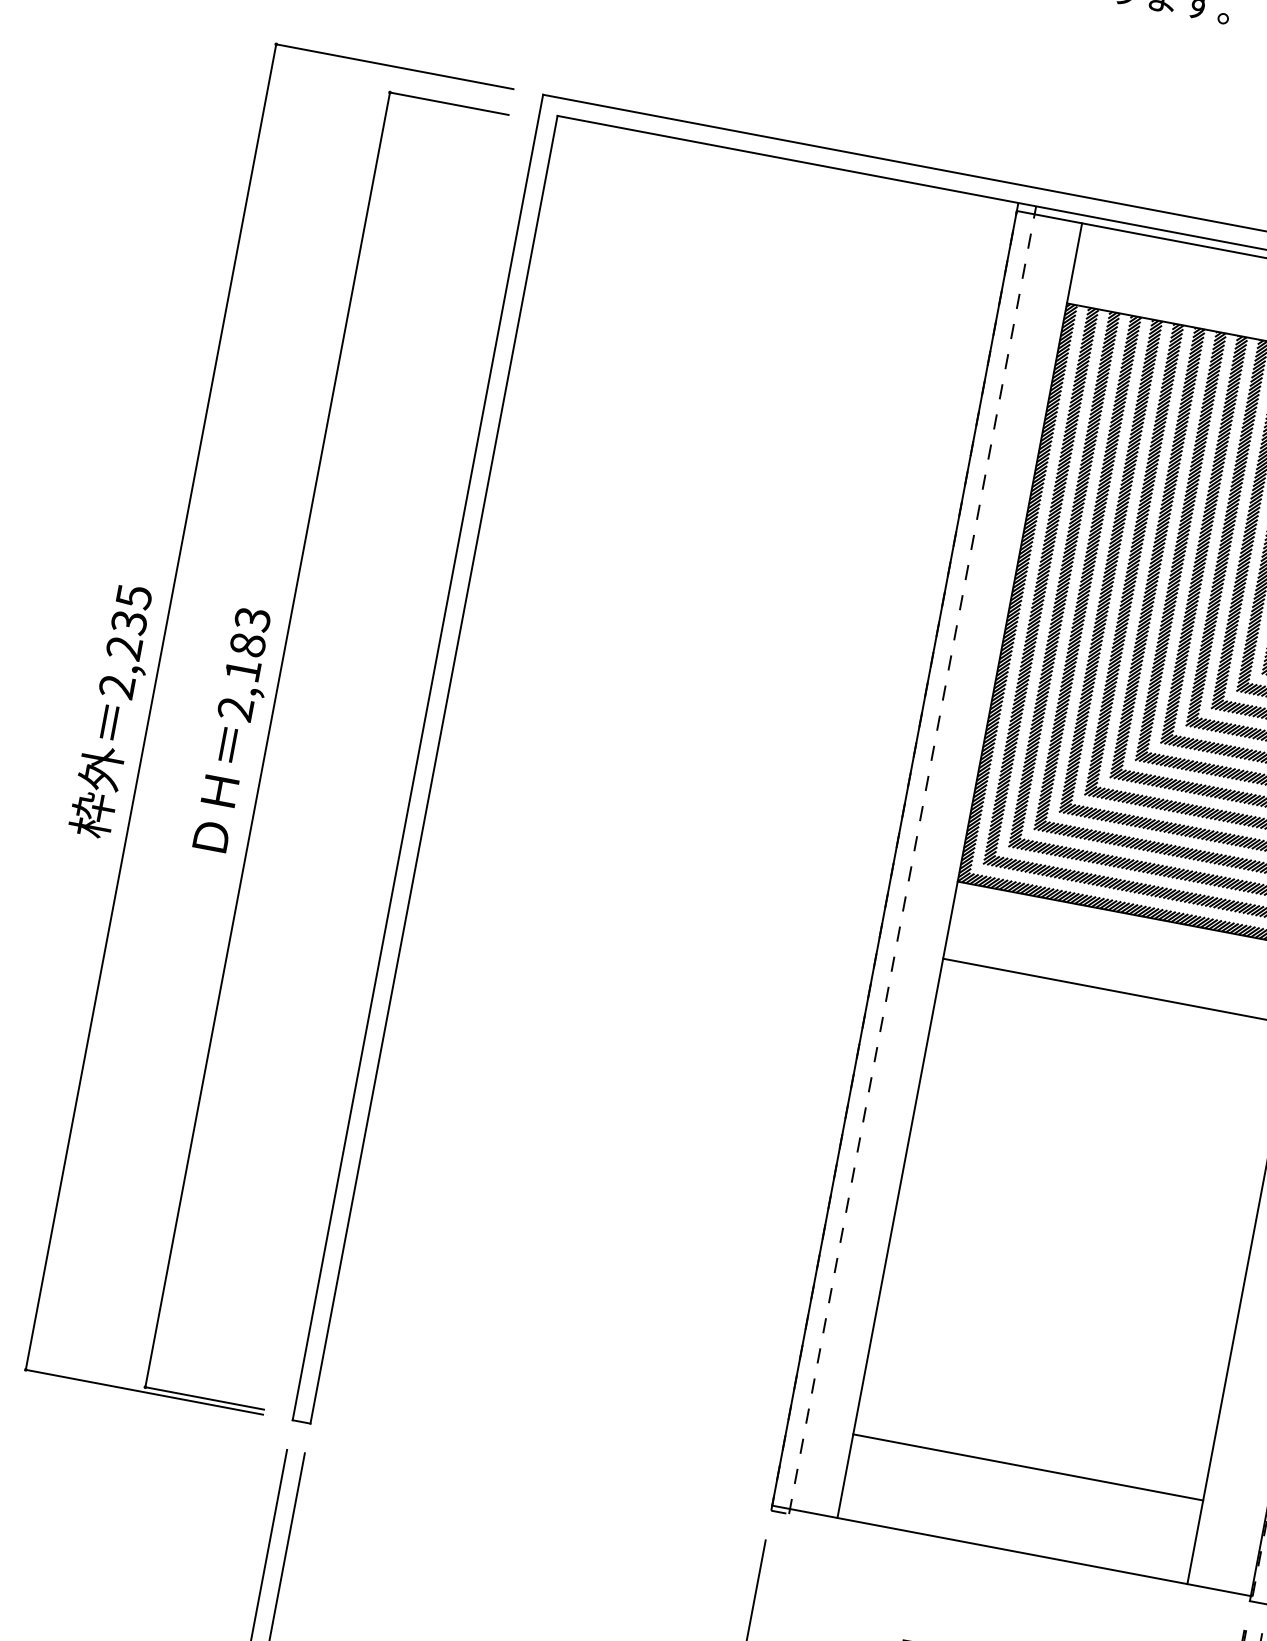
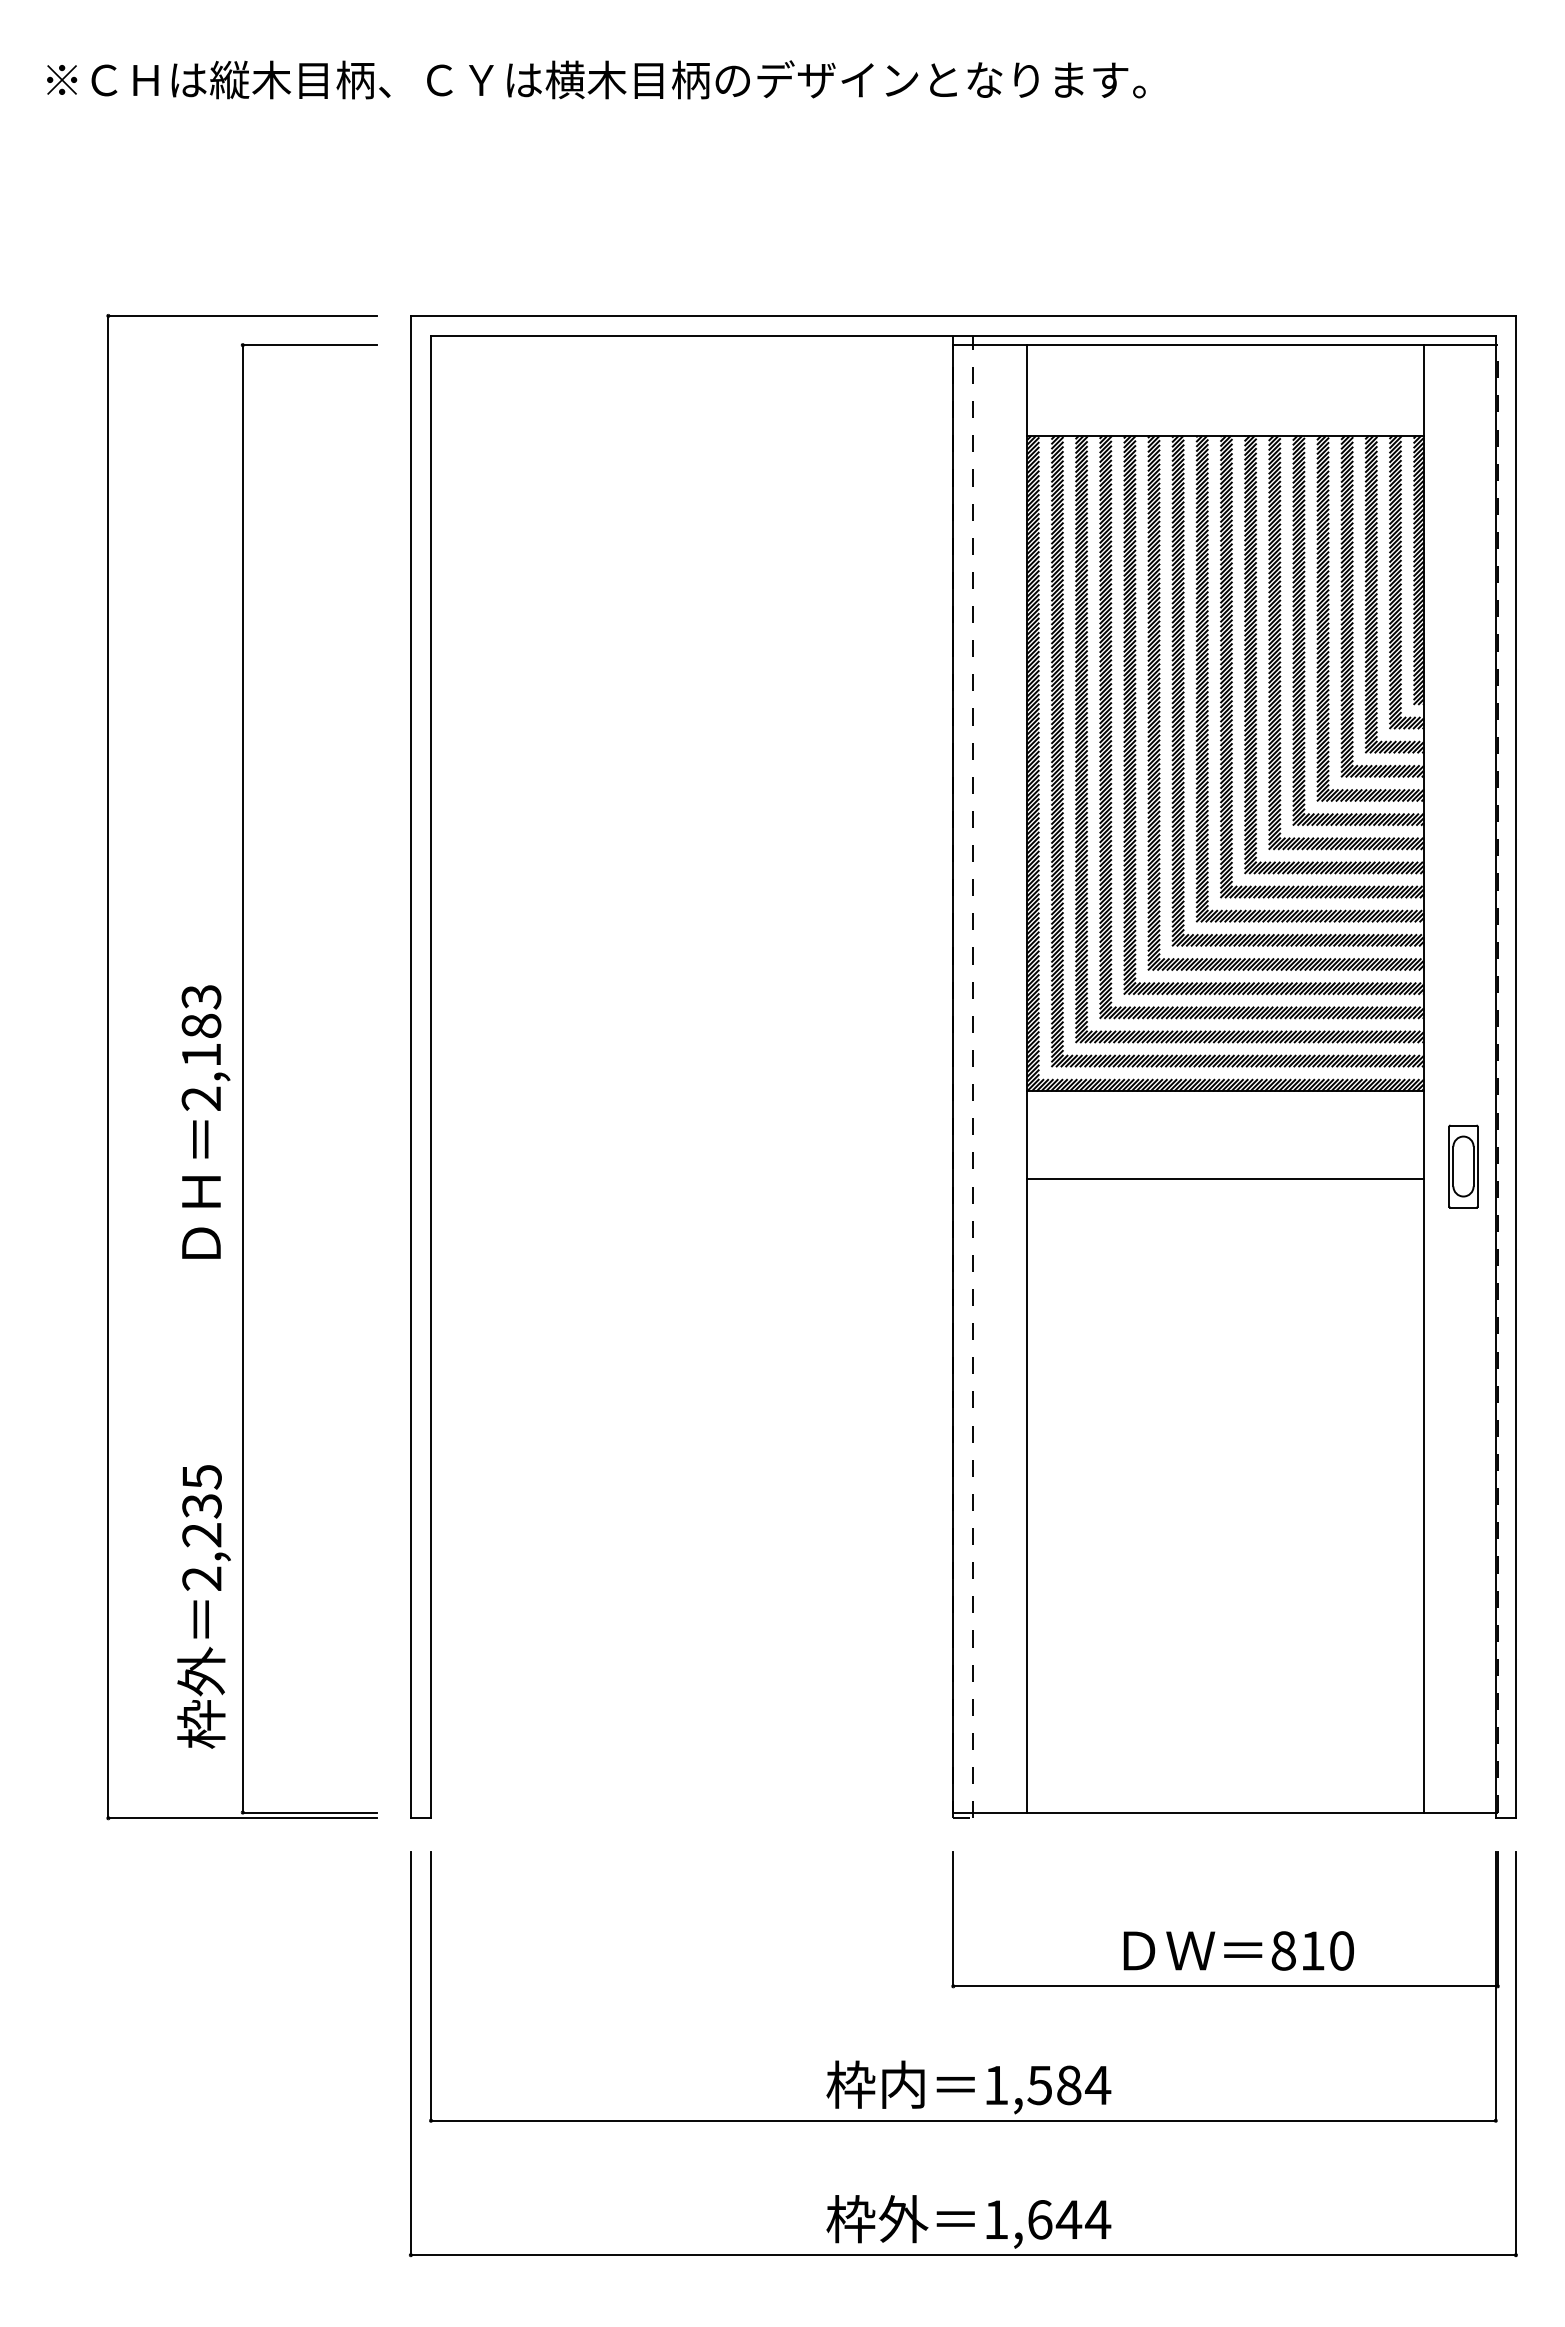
text: (113, 711) -> (203, 1606), moved
text: (235, 729) -> (205, 1121), moved
line: (1028, 1467) -> (1225, 1717), removed

